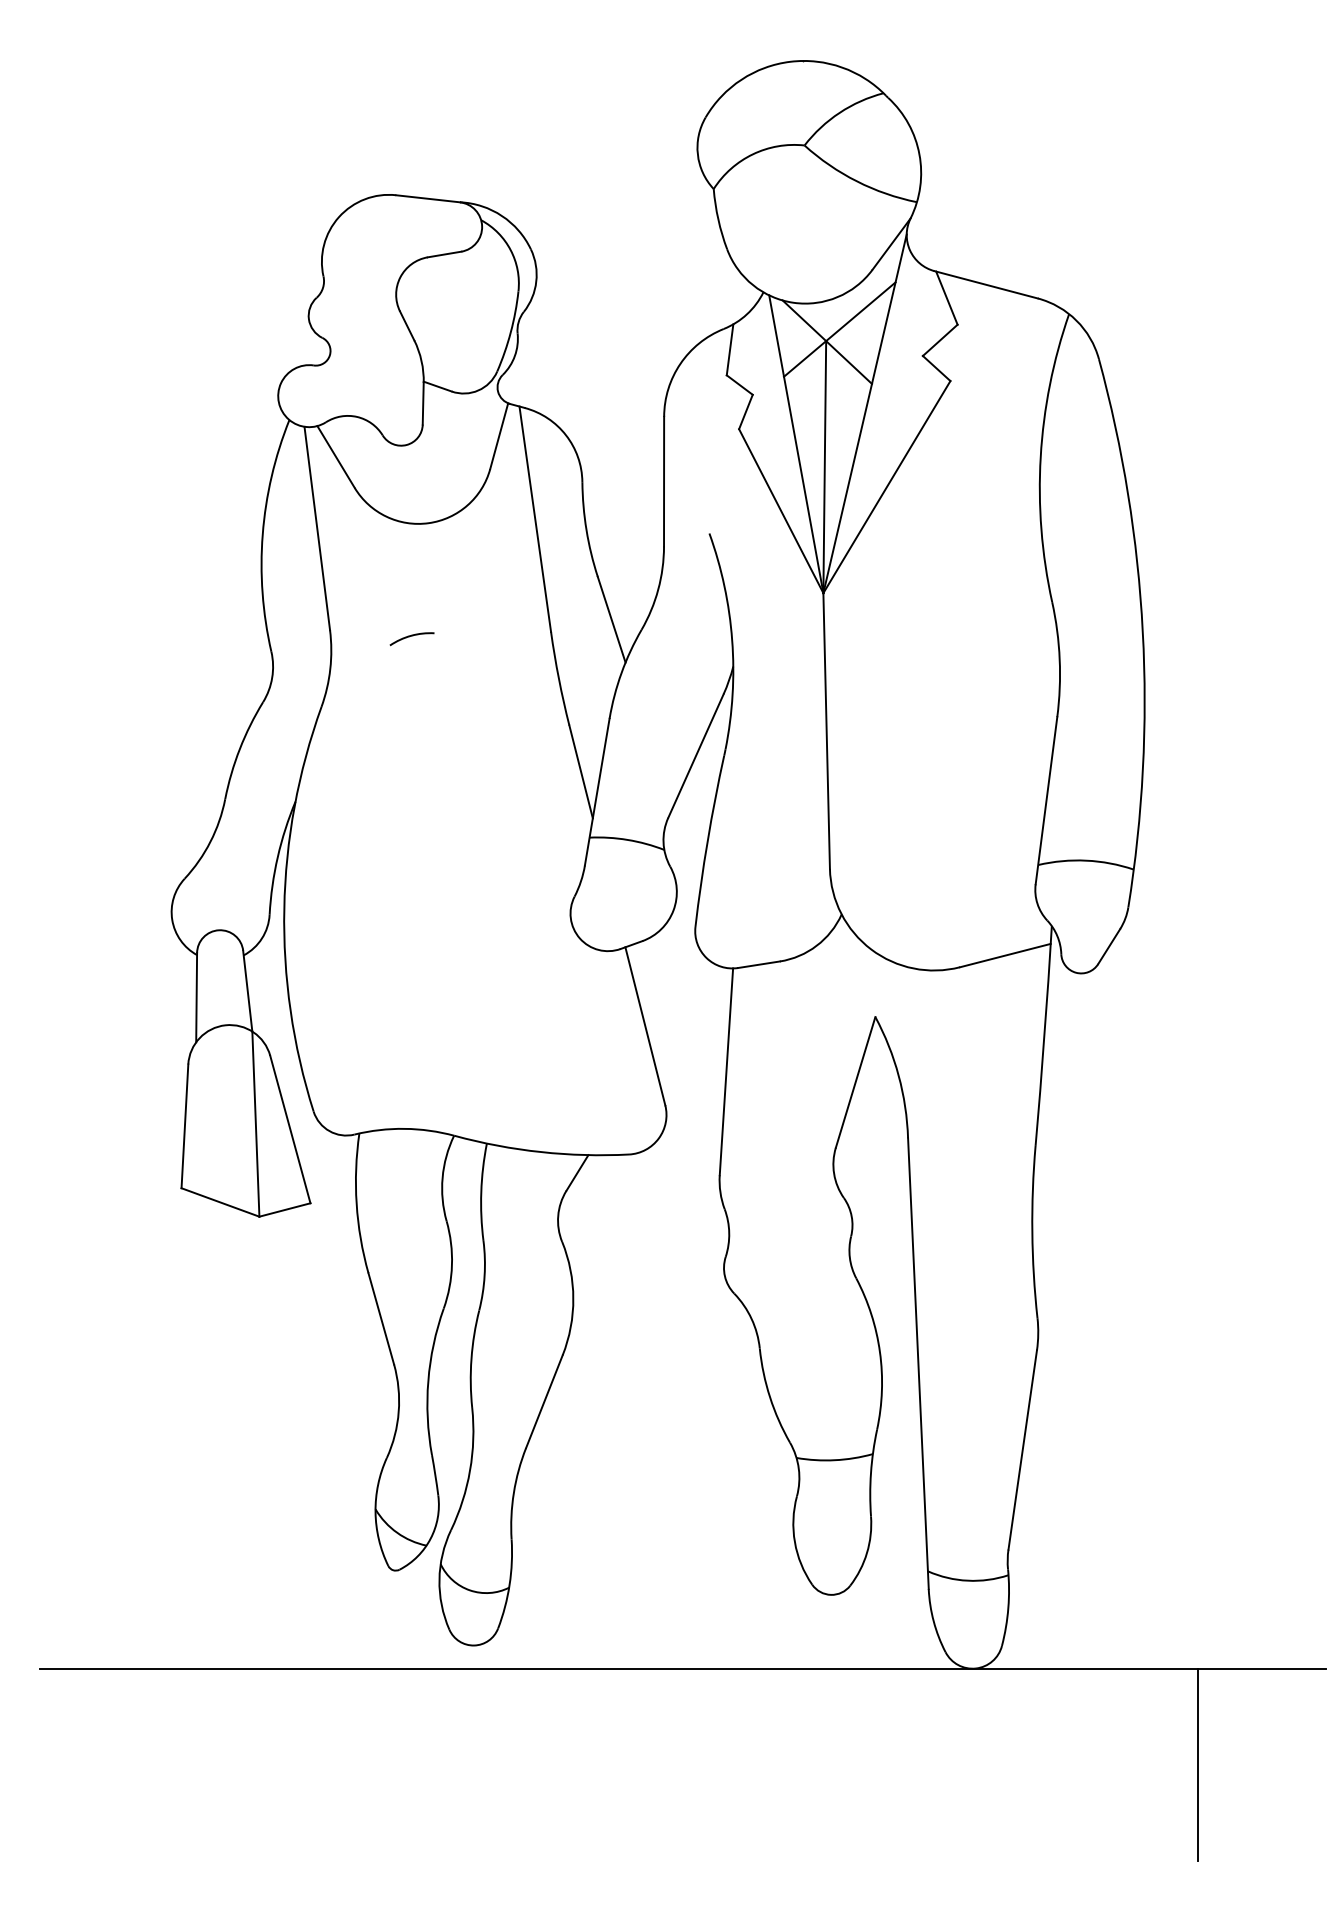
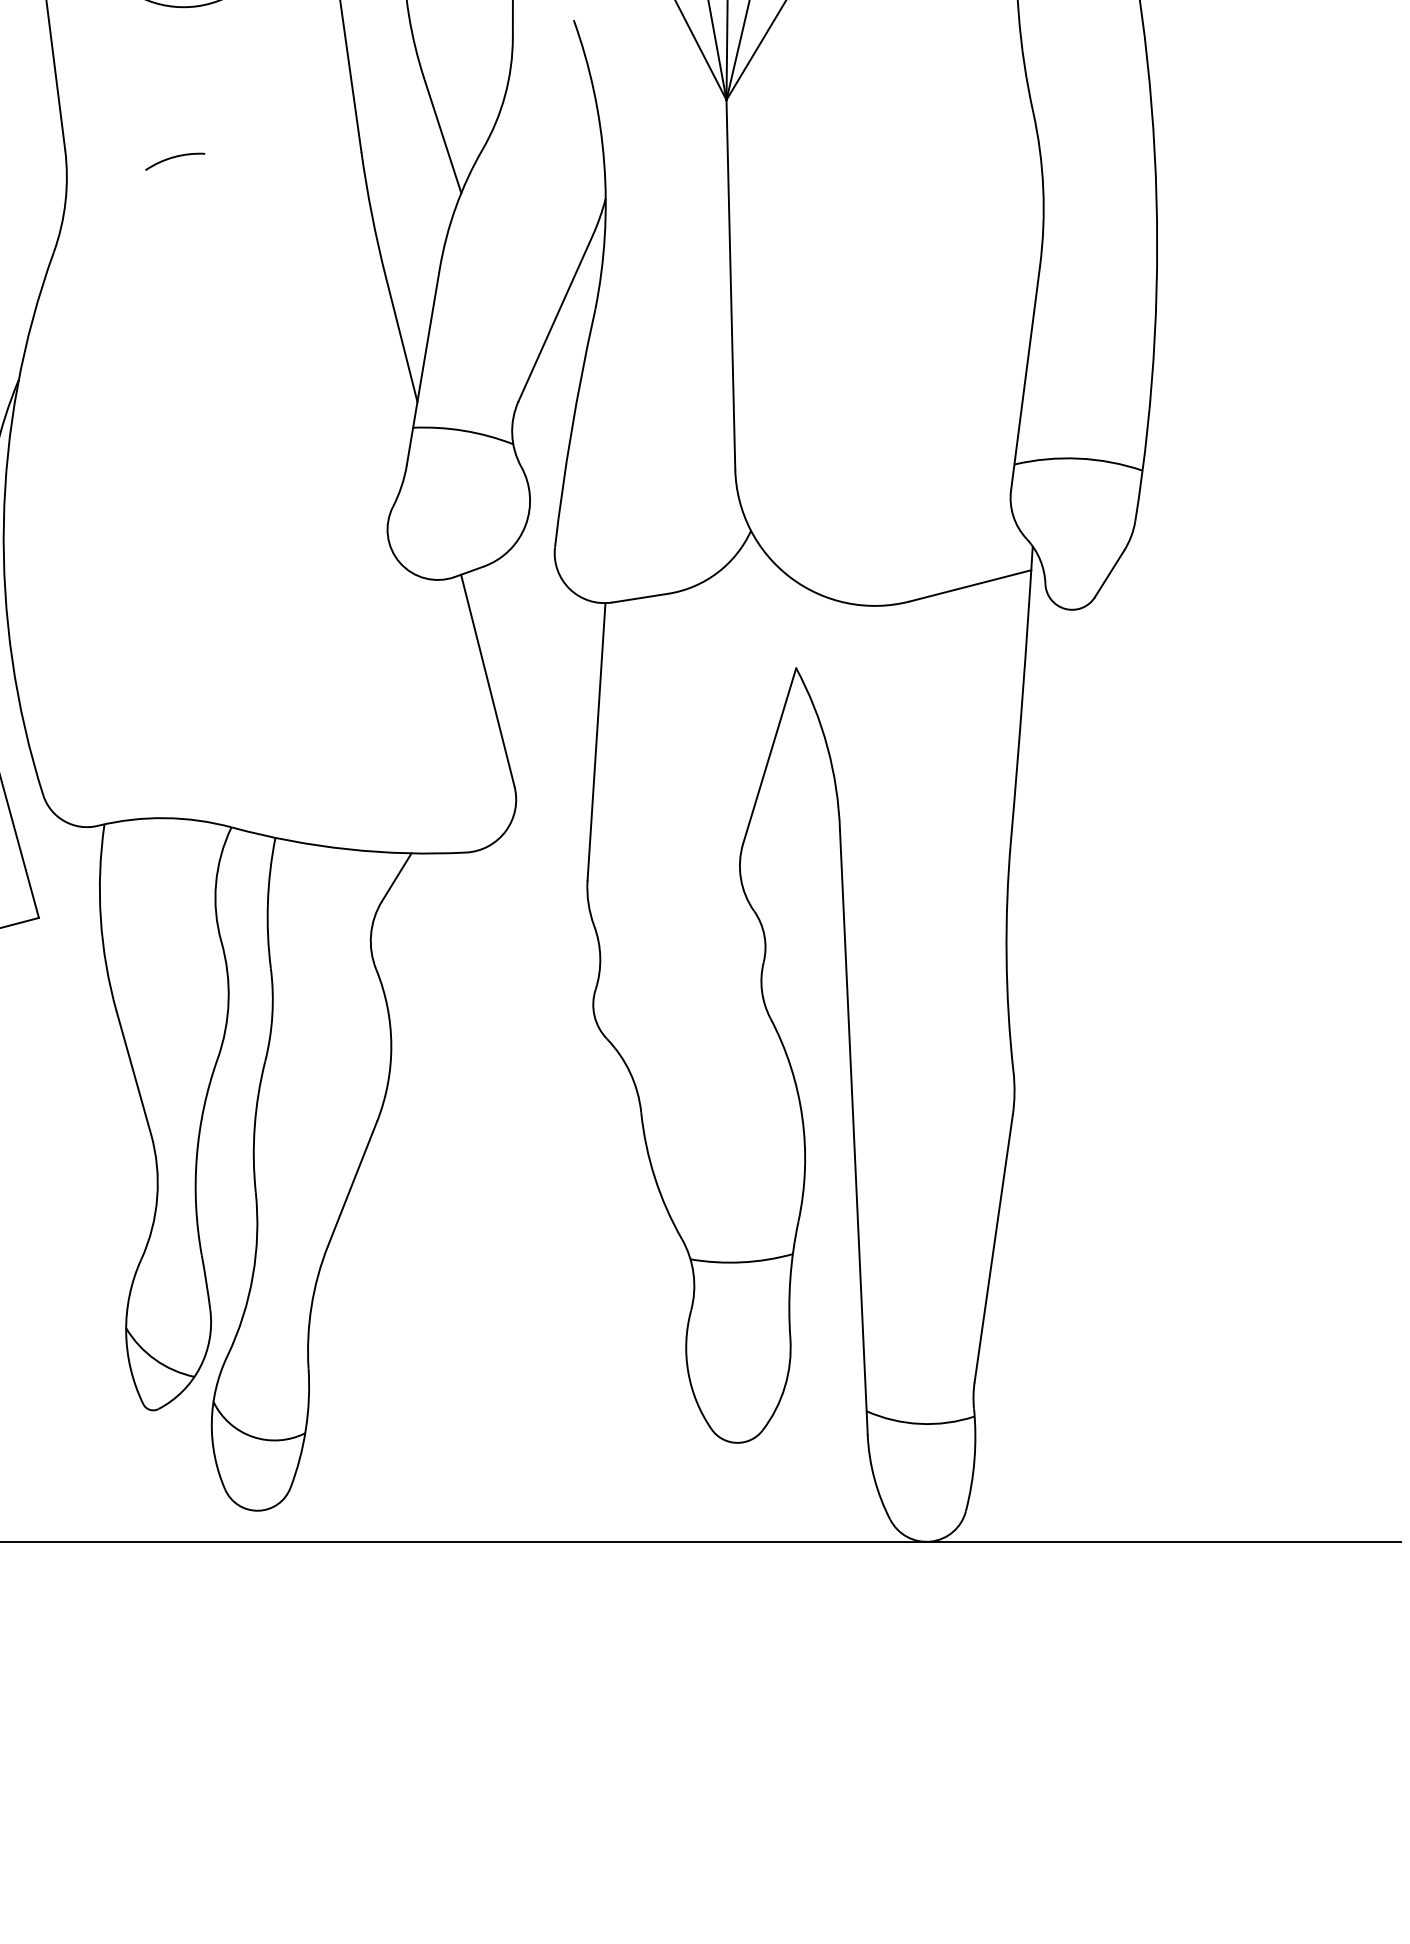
line: (1197, 1764) -> (1227, 1670), removed

